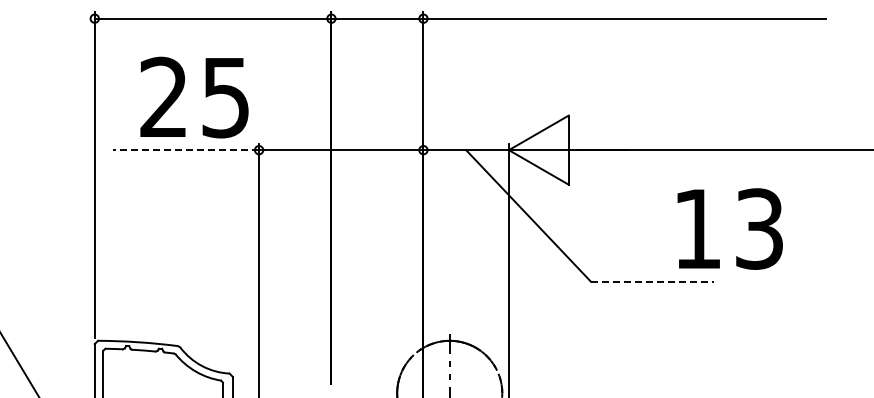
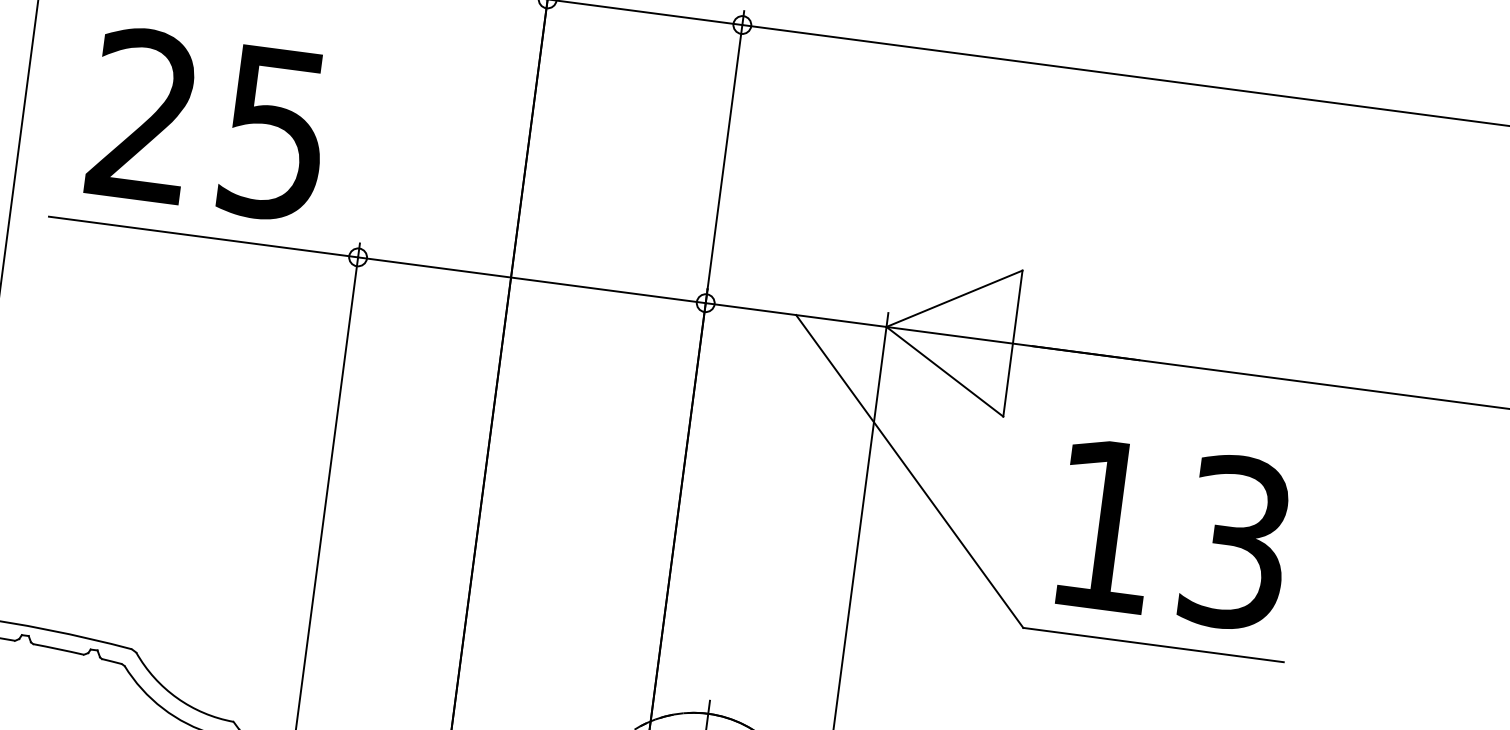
text: (194, 97) -> (208, 124), moved
line: (185, 150) -> (202, 237), dashed -> solid
text: (729, 228) -> (1172, 533), moved
line: (652, 281) -> (1153, 644), dashed -> solid

